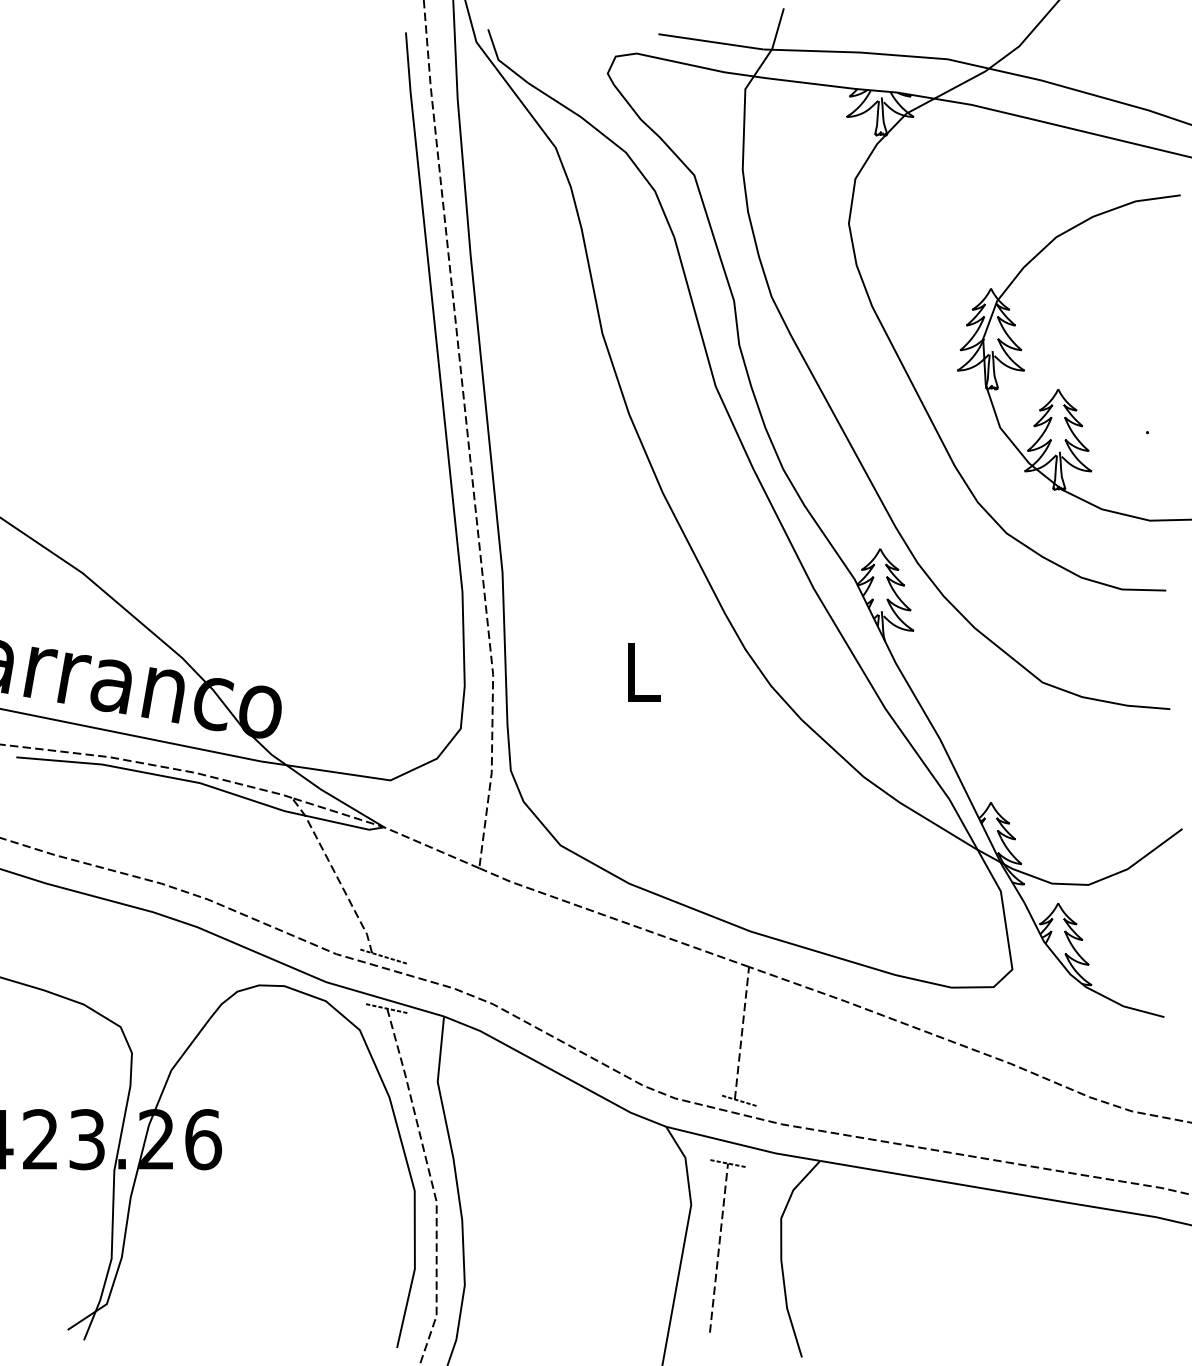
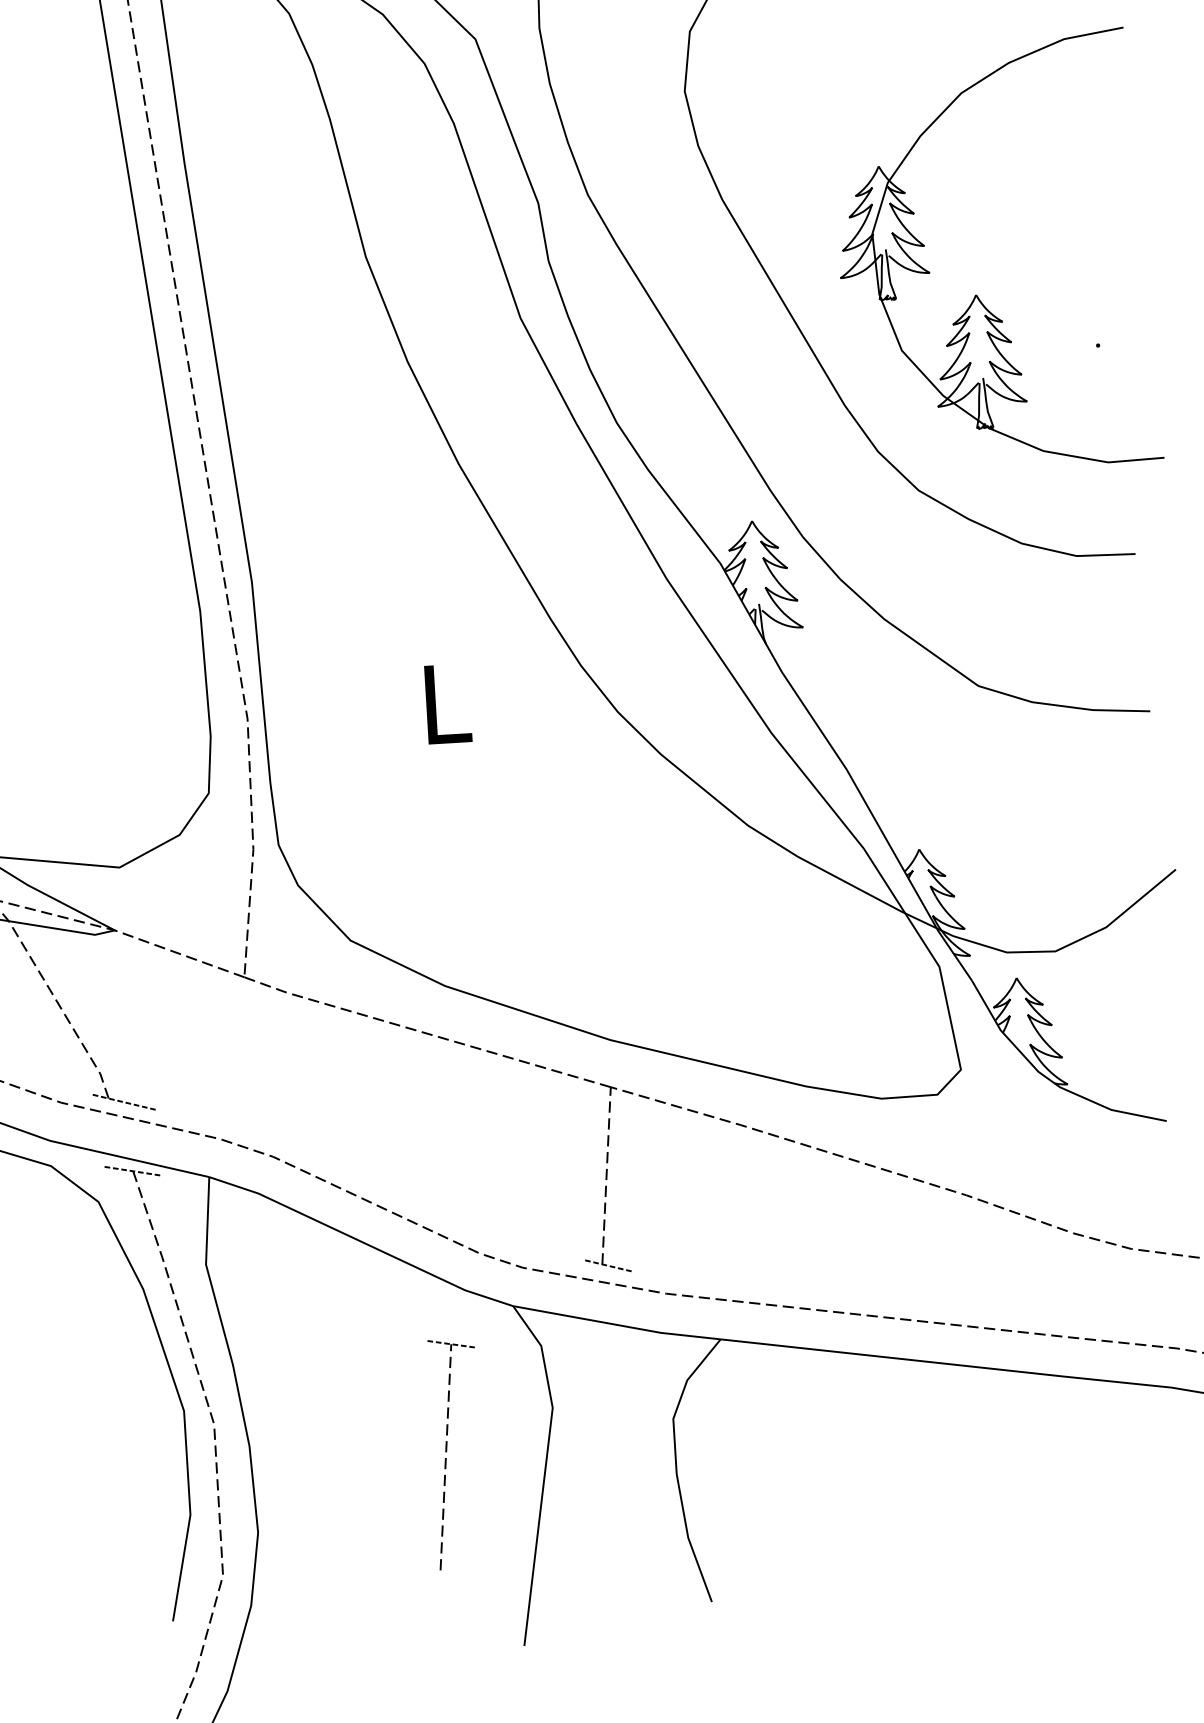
part: (720, 1244) -> (447, 1452), moved

